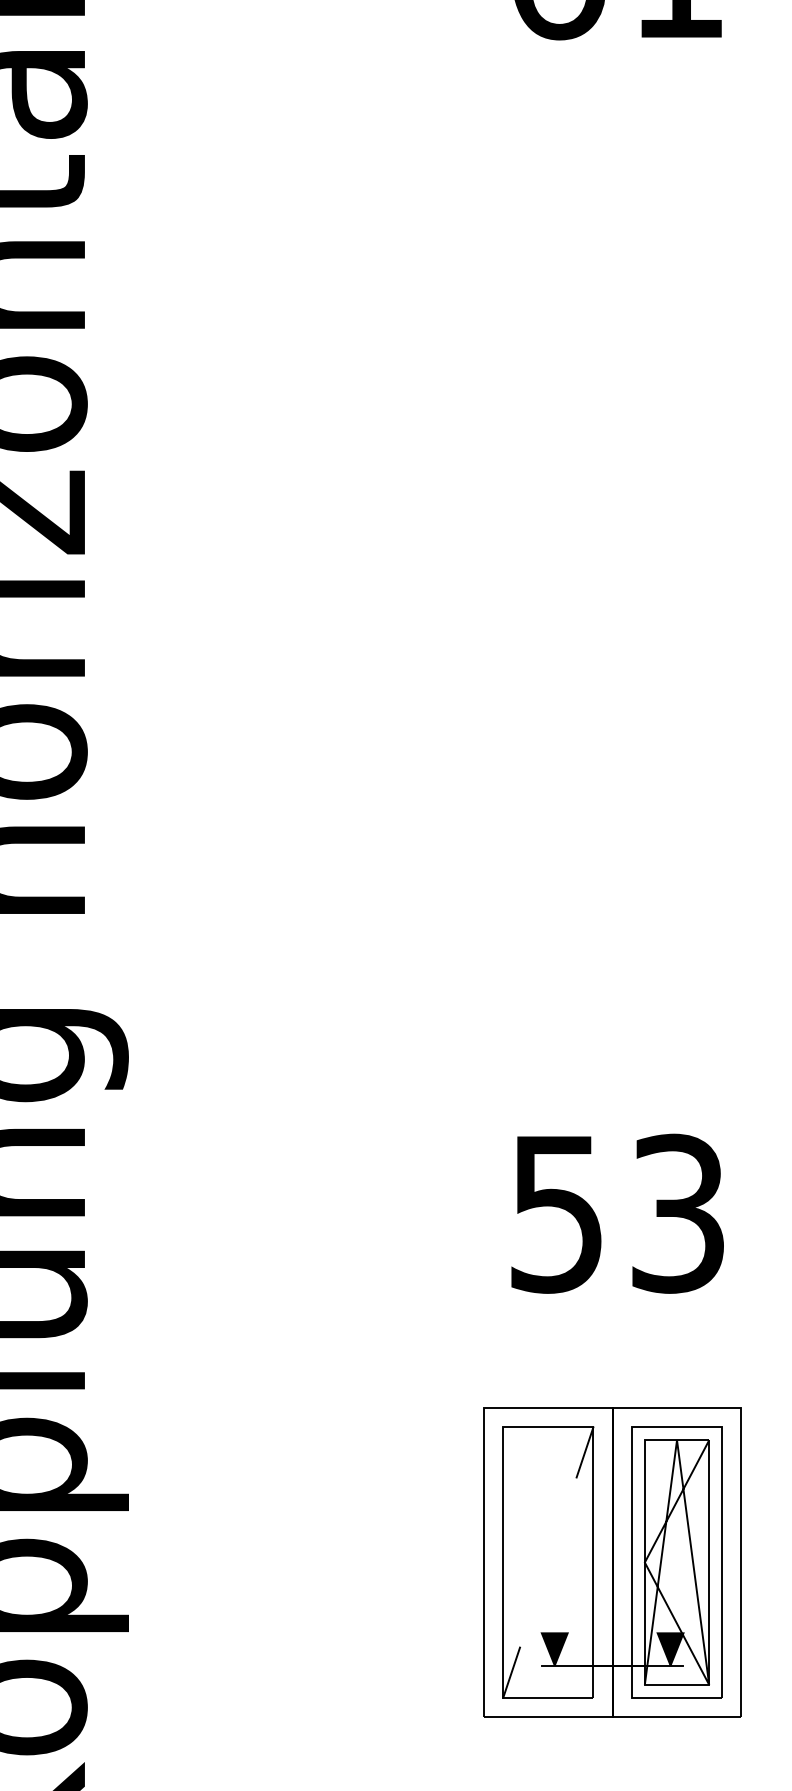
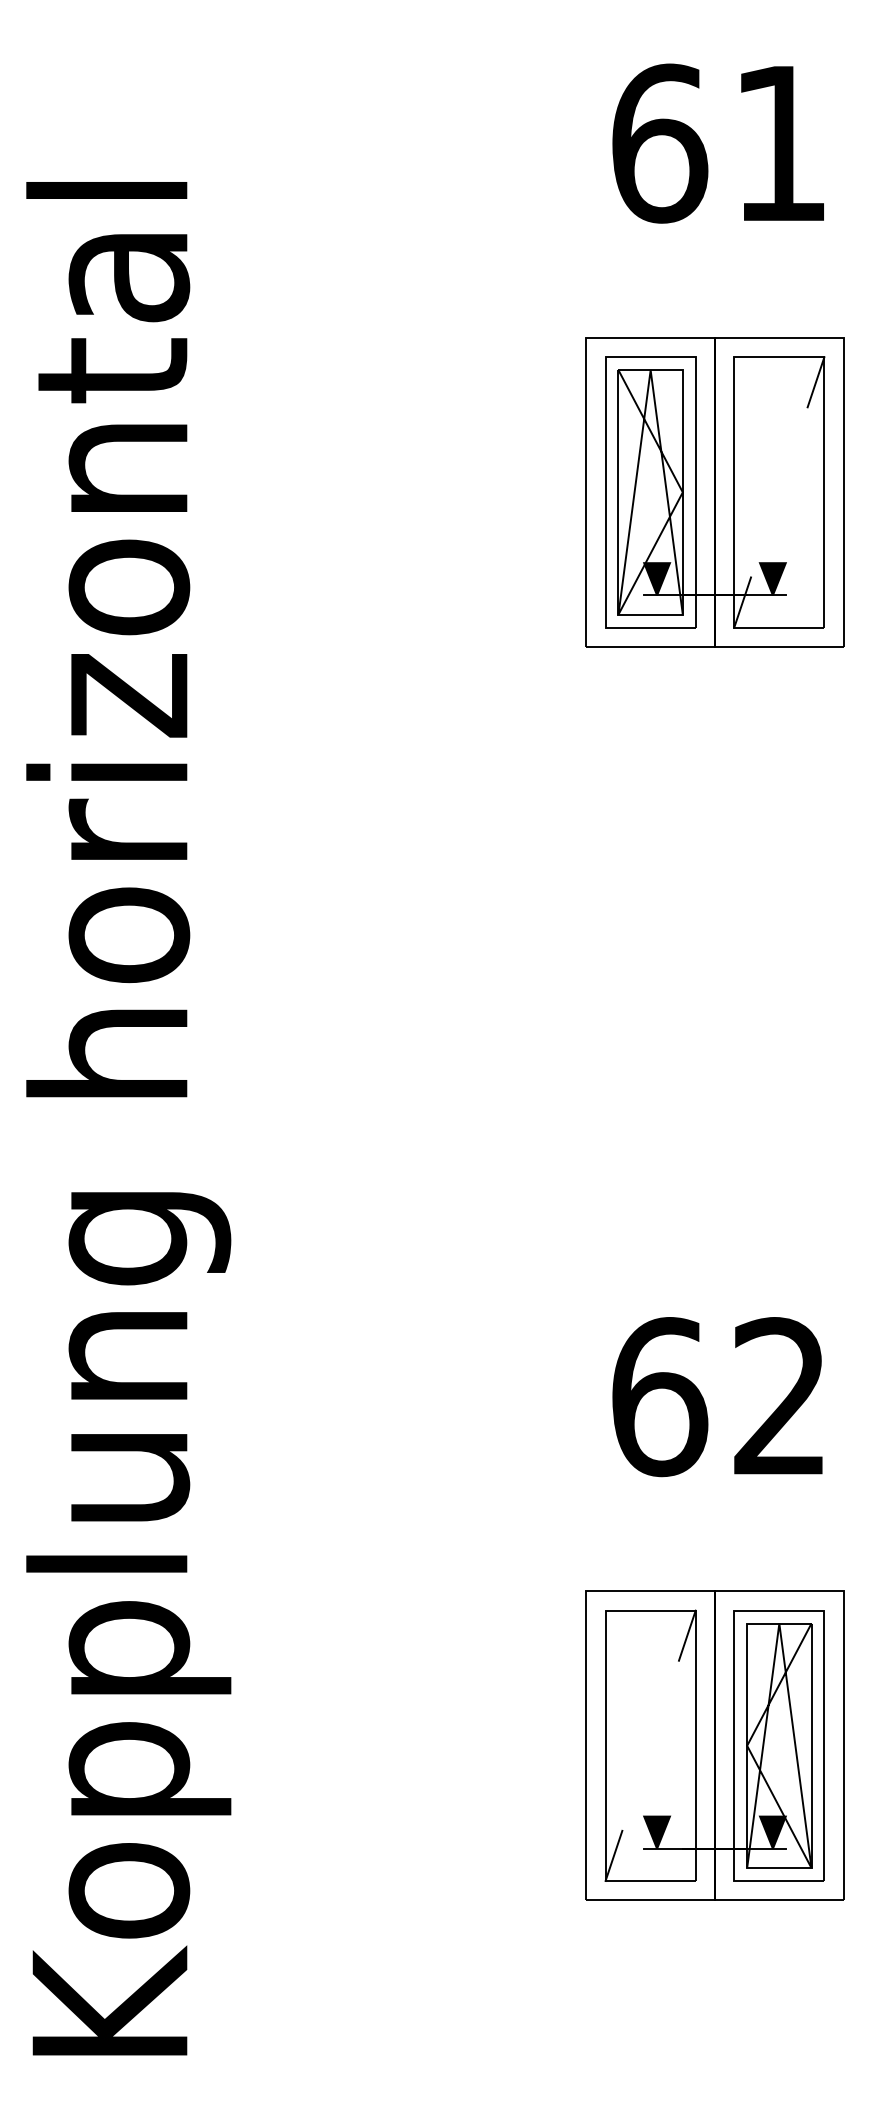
part: (612, 309) -> (714, 492), added
text: (617, 1214) -> (719, 1397), 53 -> 62

